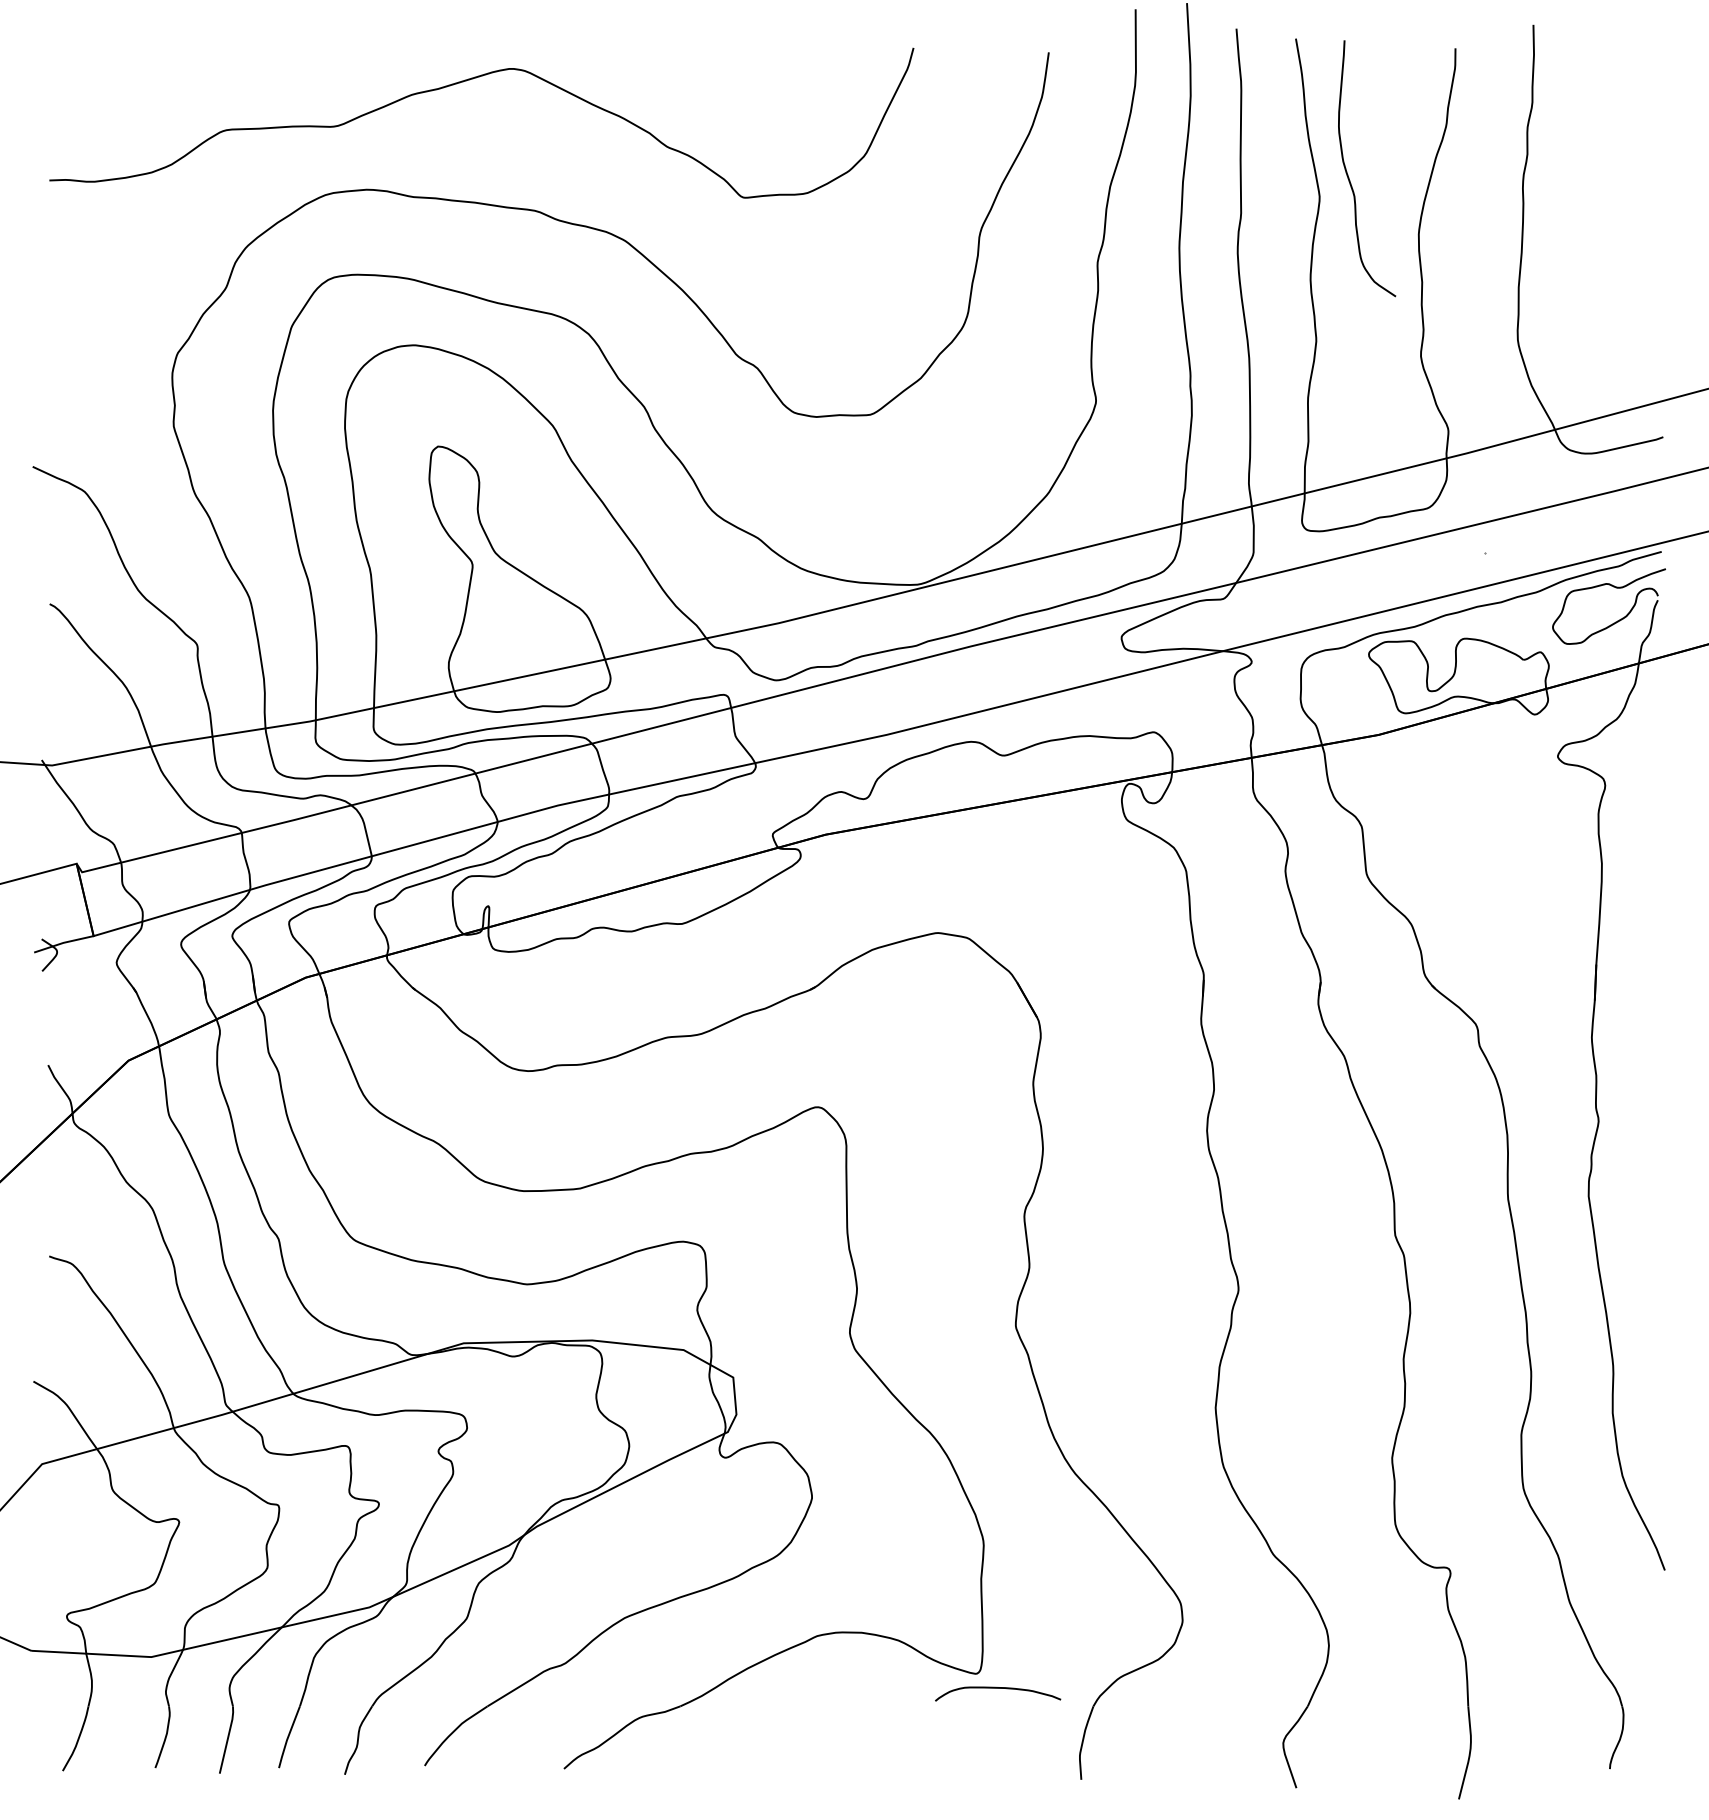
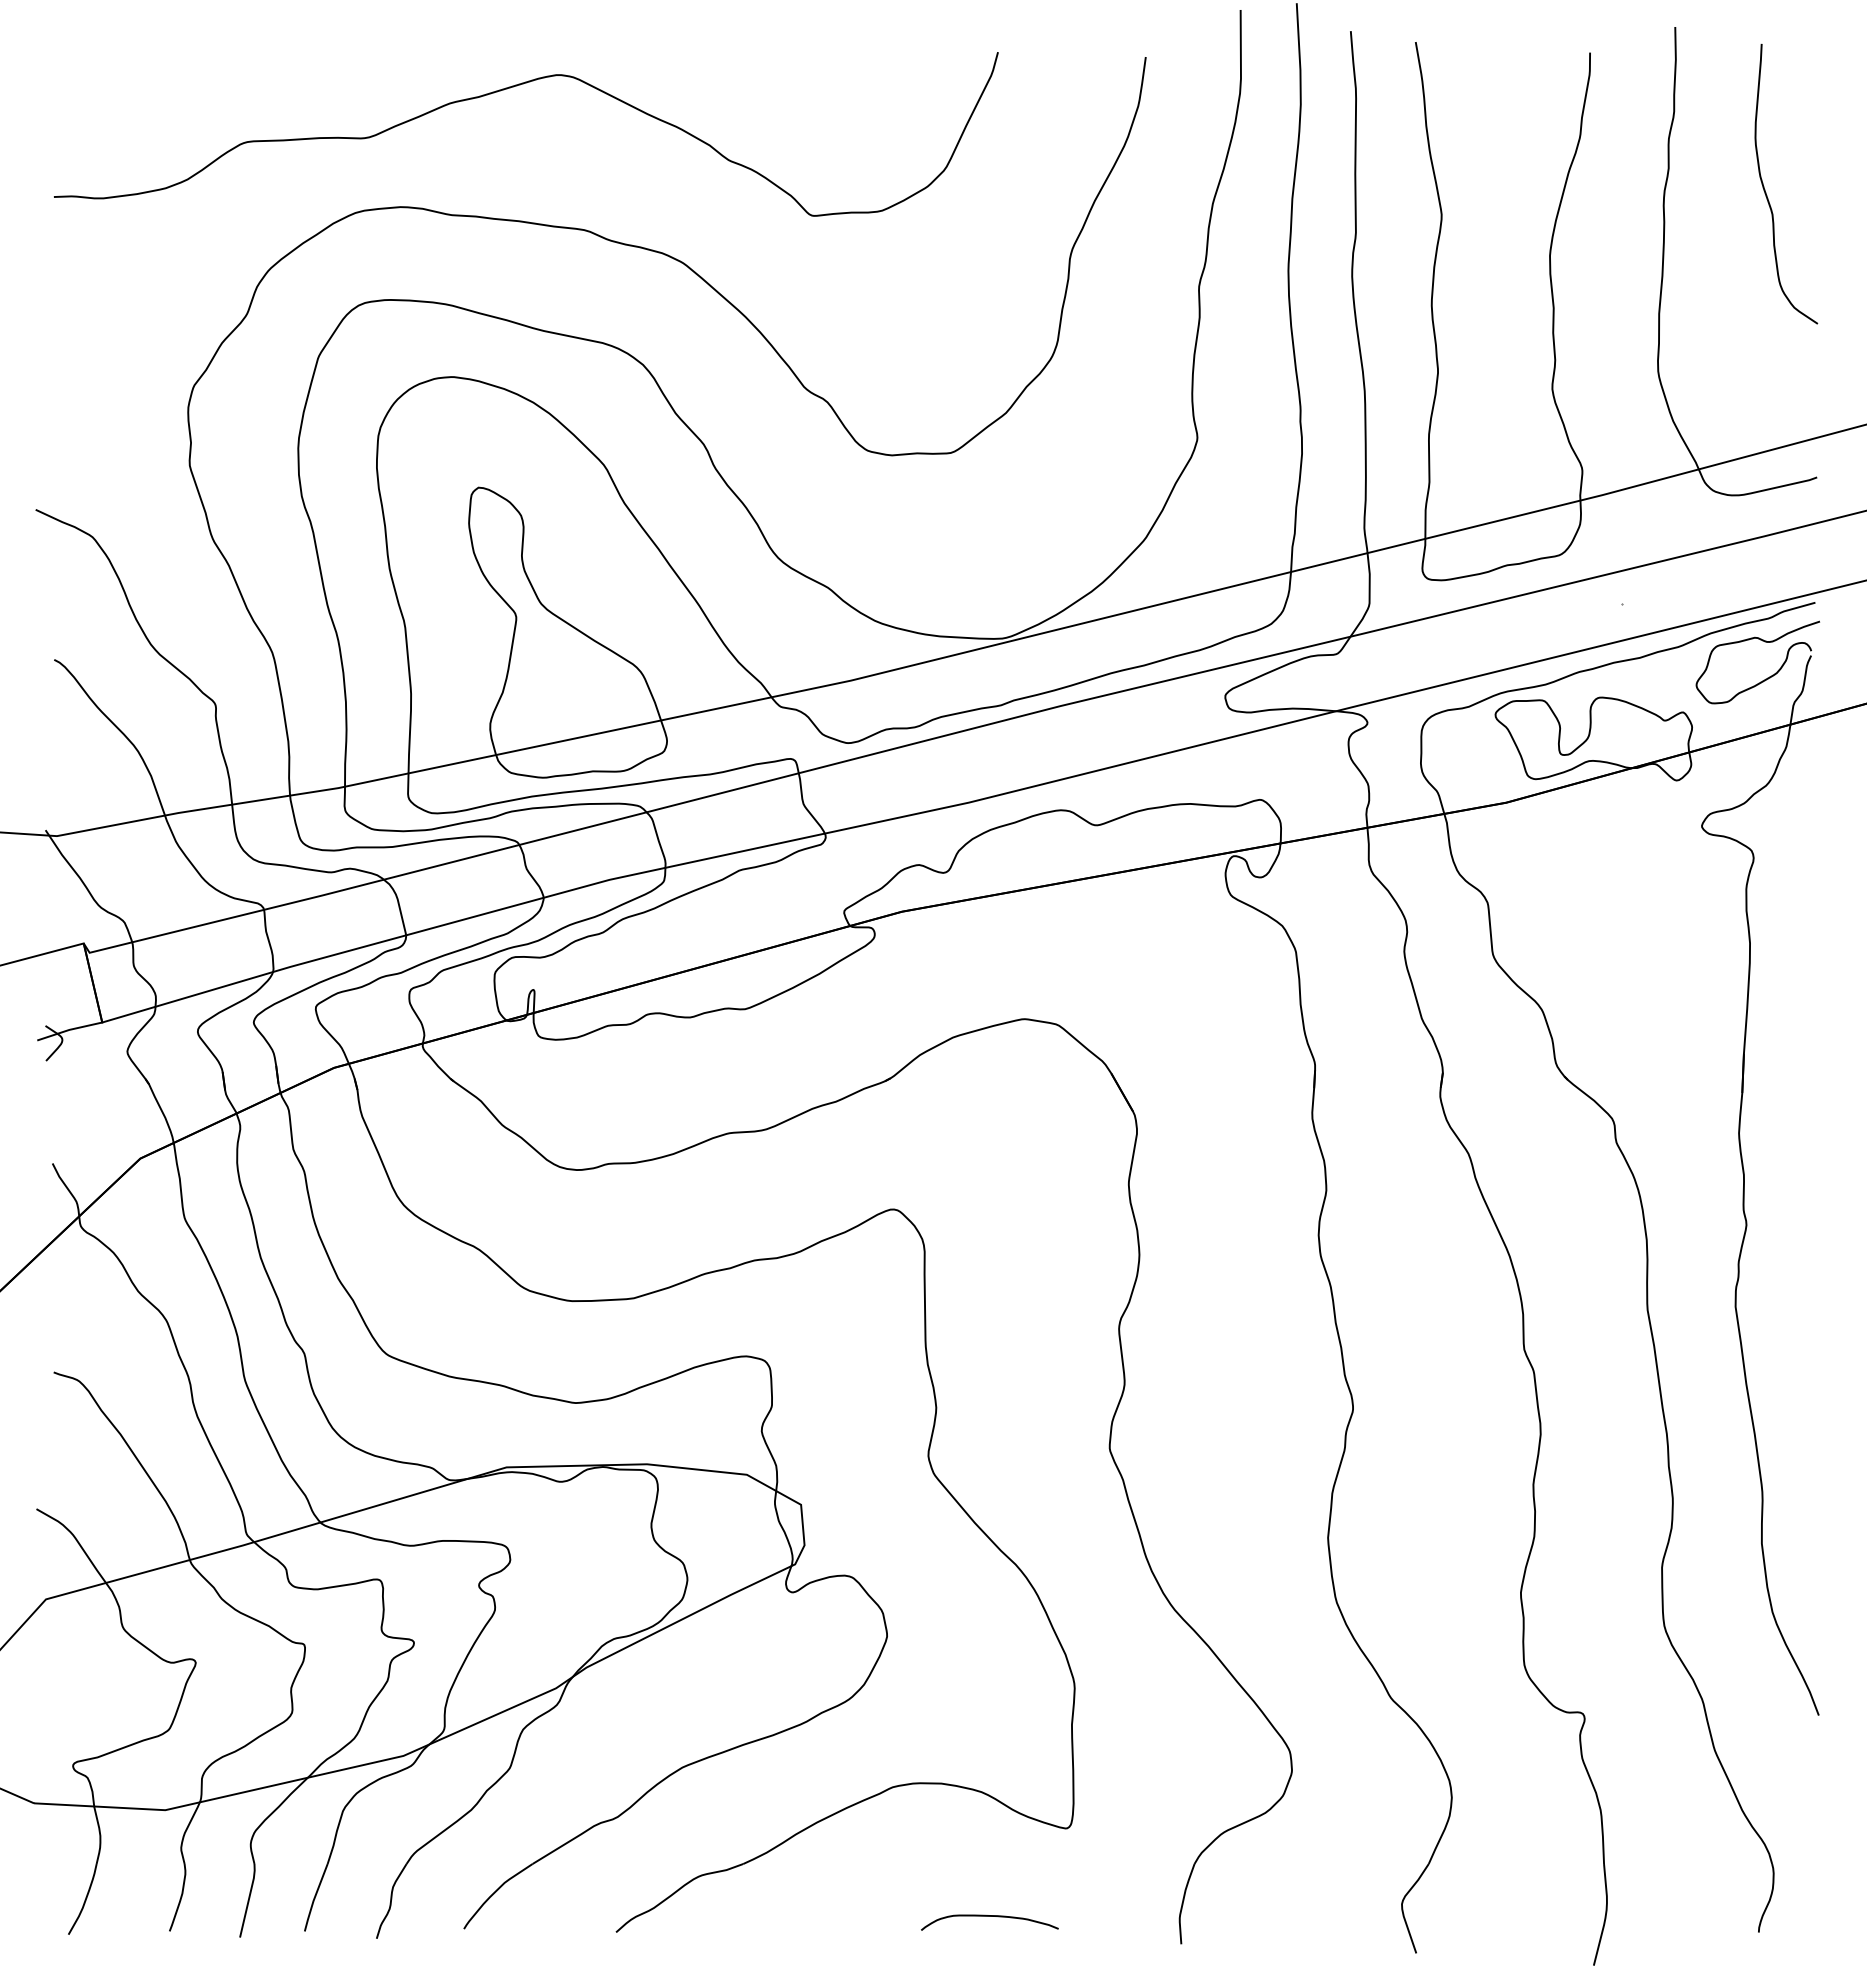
curve: (1348, 174) -> (1765, 190), moved
curve: (998, 1688) -> (990, 1916), moved

